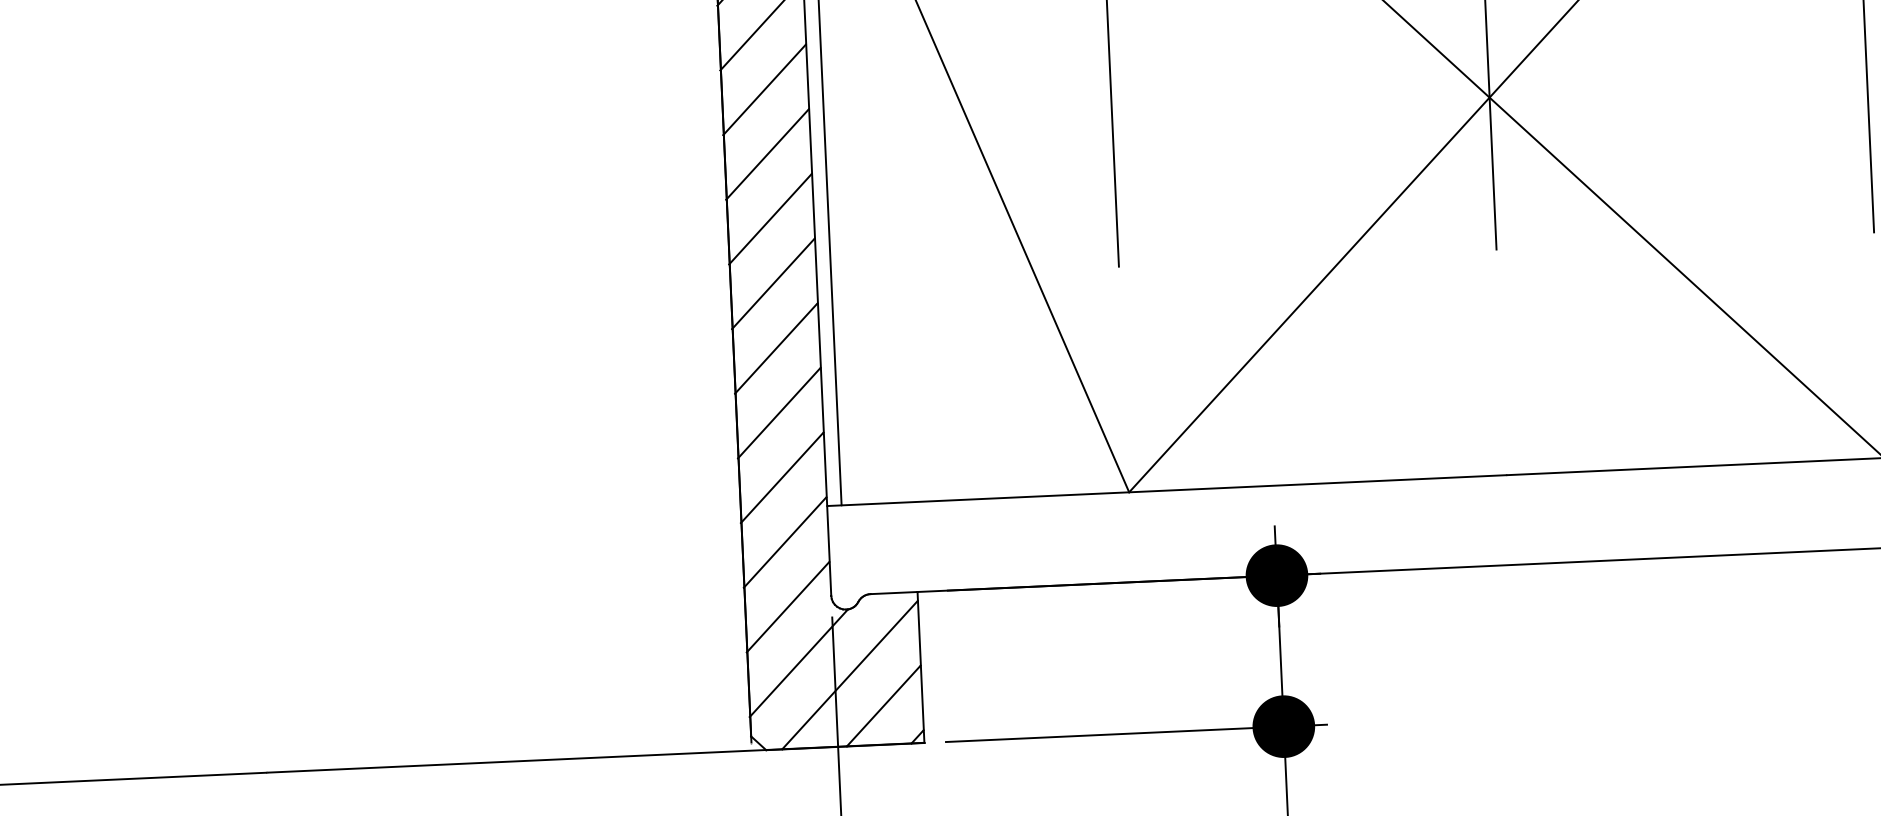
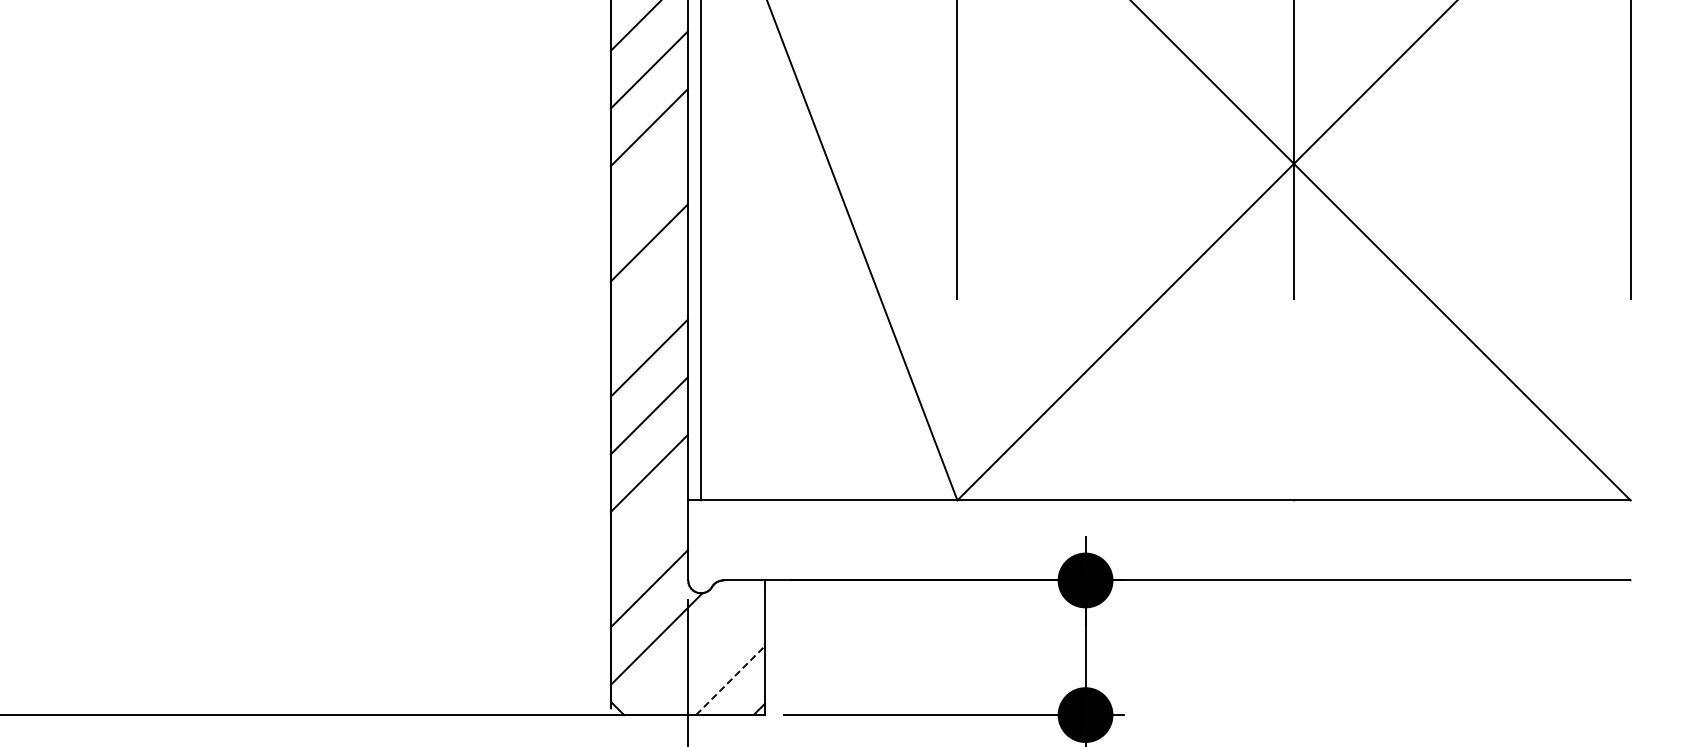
line: (766, 153) -> (648, 184), removed
line: (772, 283) -> (648, 300), removed
line: (784, 541) -> (648, 530), removed
line: (849, 674) -> (701, 651), removed
line: (883, 705) -> (730, 680), solid -> dashed

